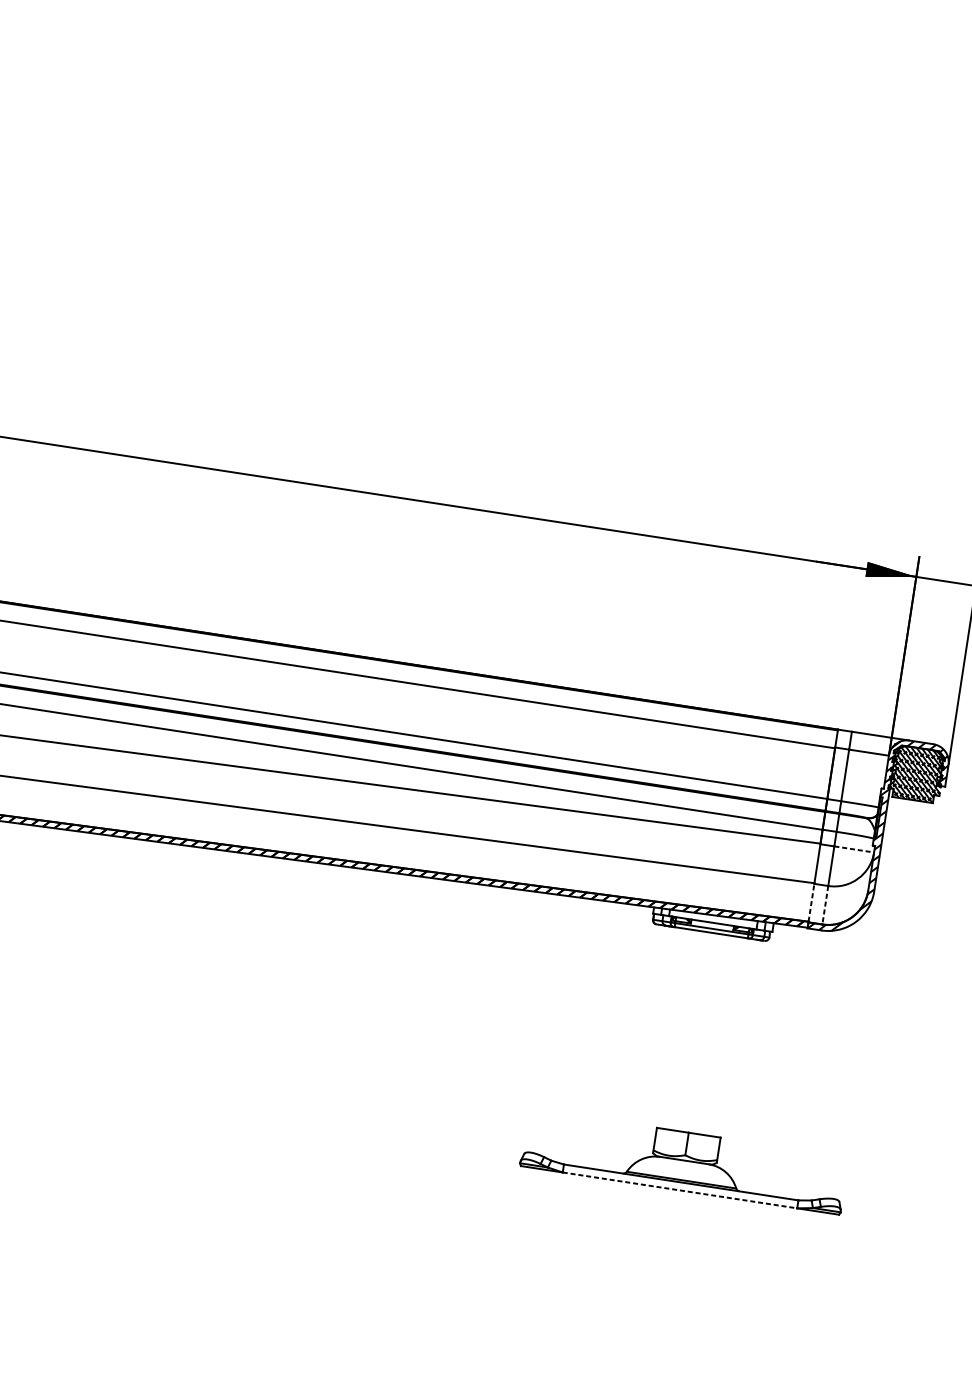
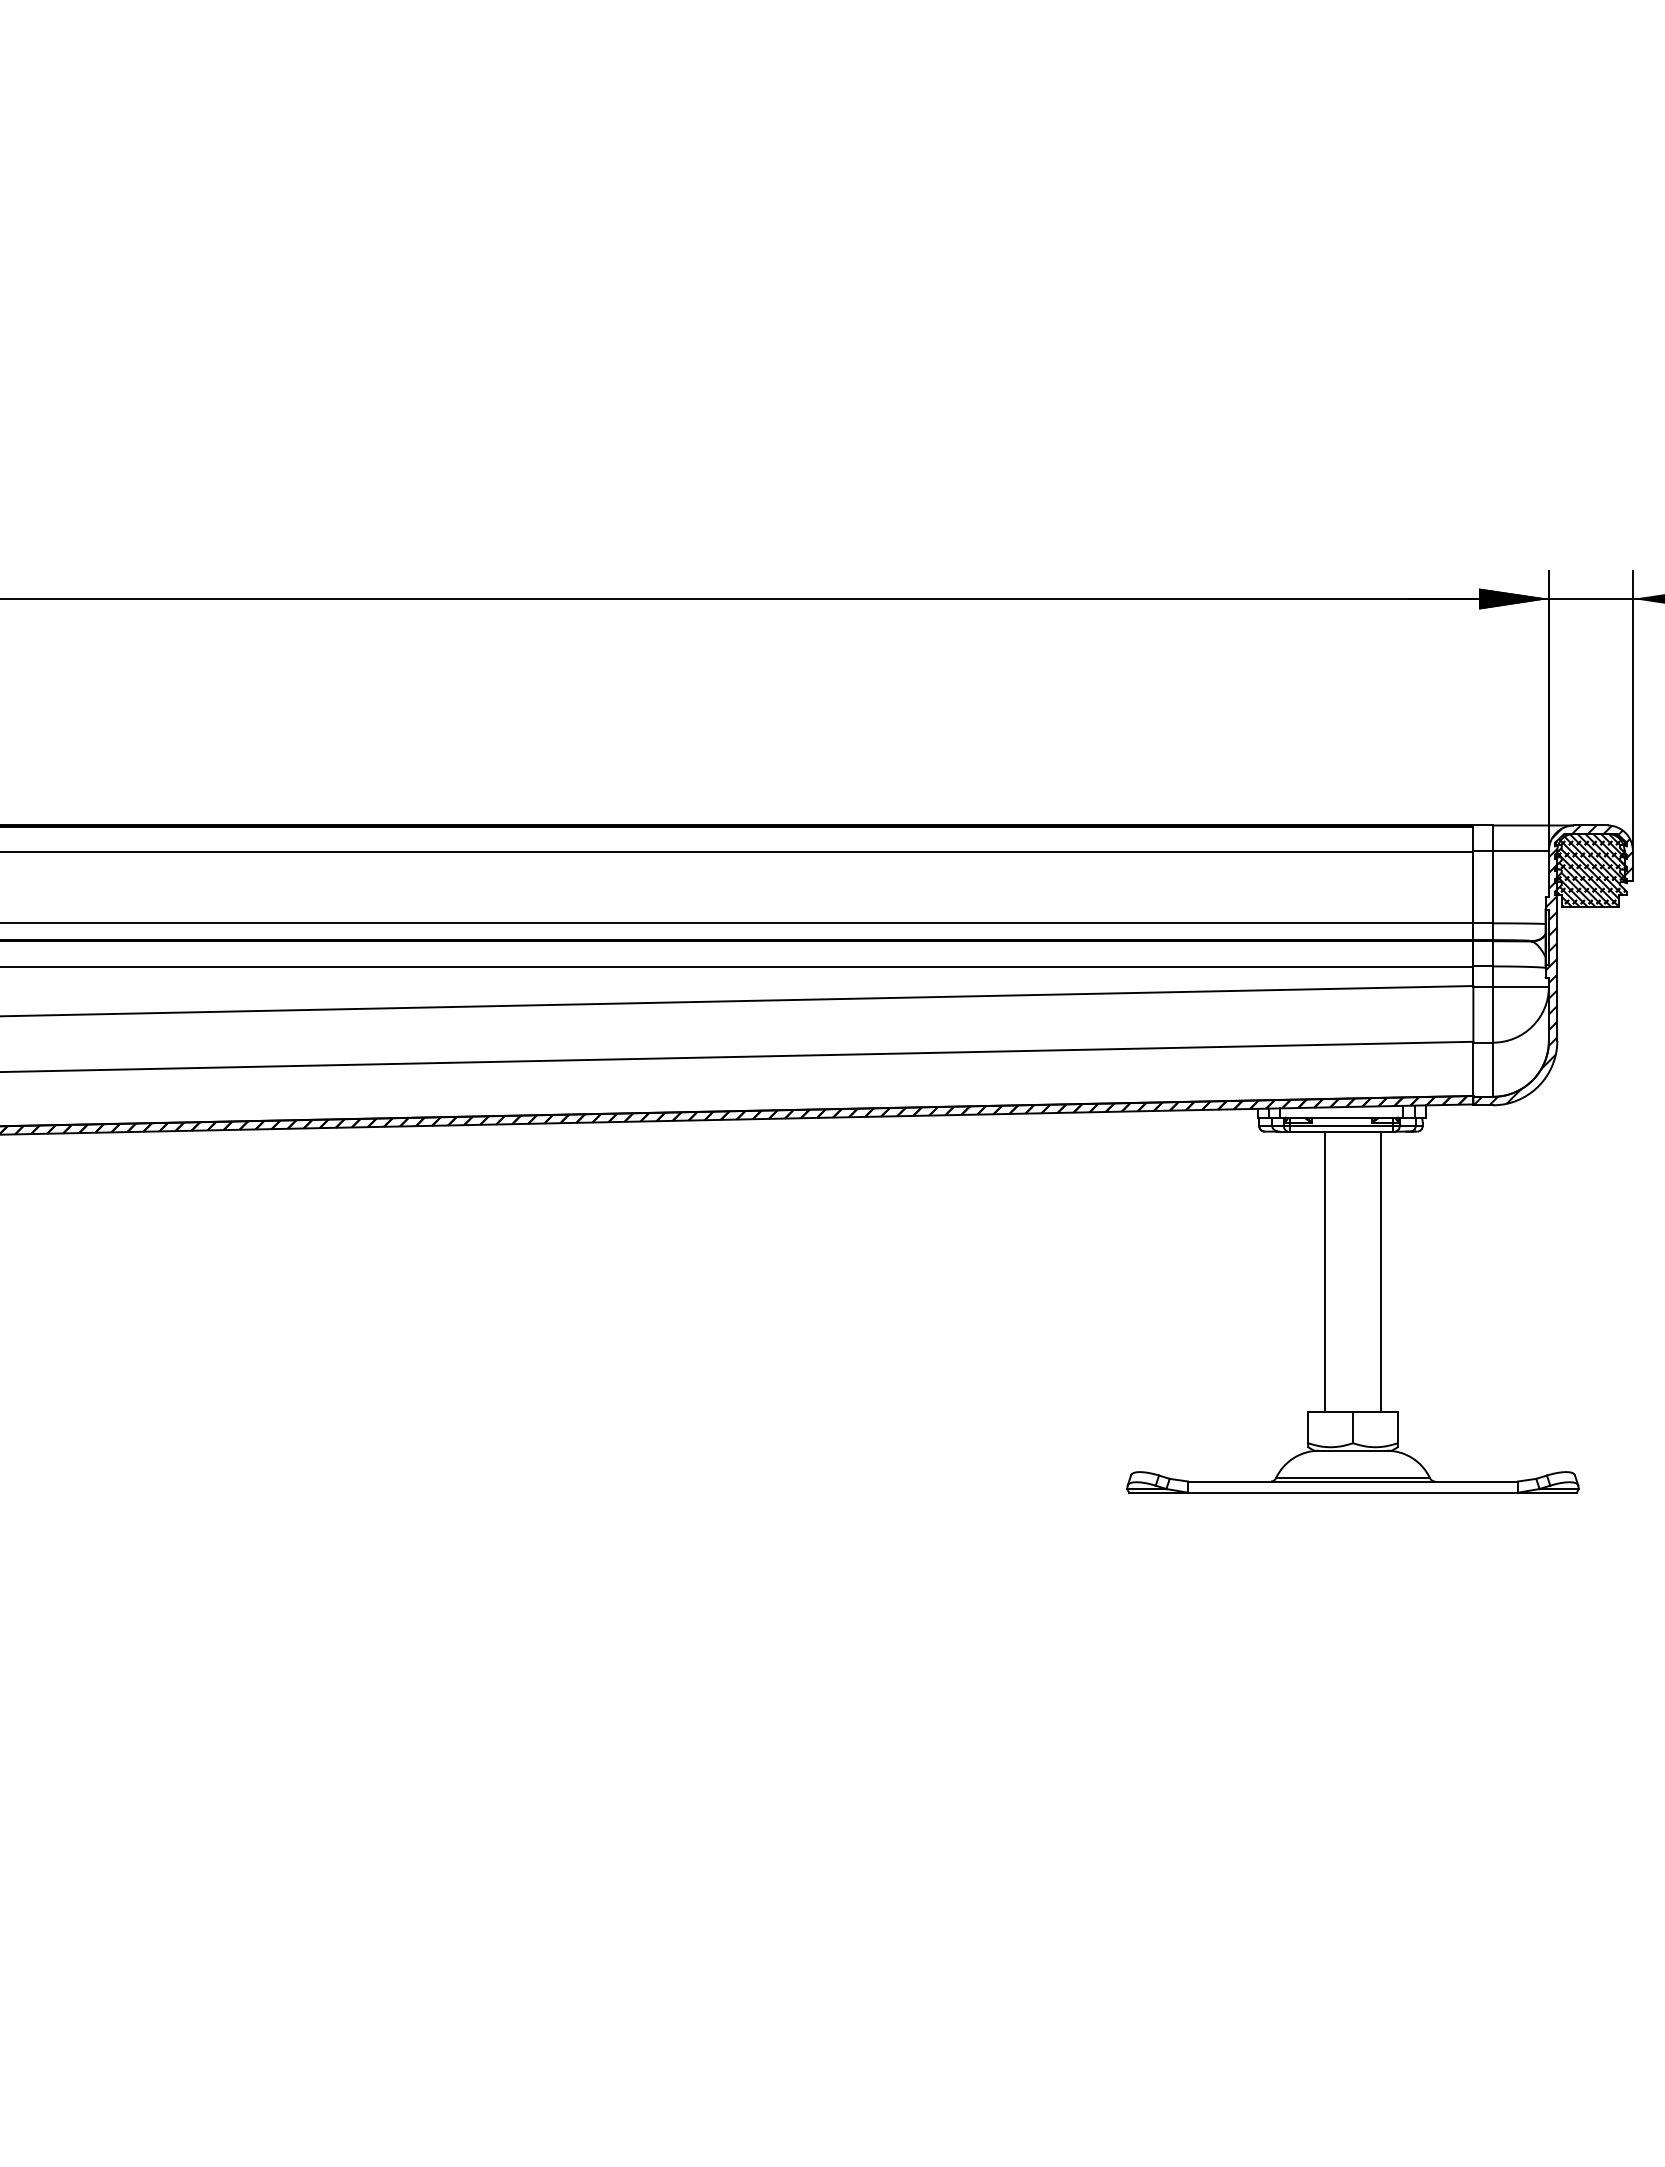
line: (853, 849) -> (1520, 986), dashed -> solid
line: (811, 902) -> (1473, 1068), dashed -> solid
line: (825, 904) -> (1492, 1069), dashed -> solid
line: (684, 1030) -> (1325, 1271), added
line: (724, 1036) -> (1381, 1271), added
line: (680, 1190) -> (1353, 1492), dashed -> solid

